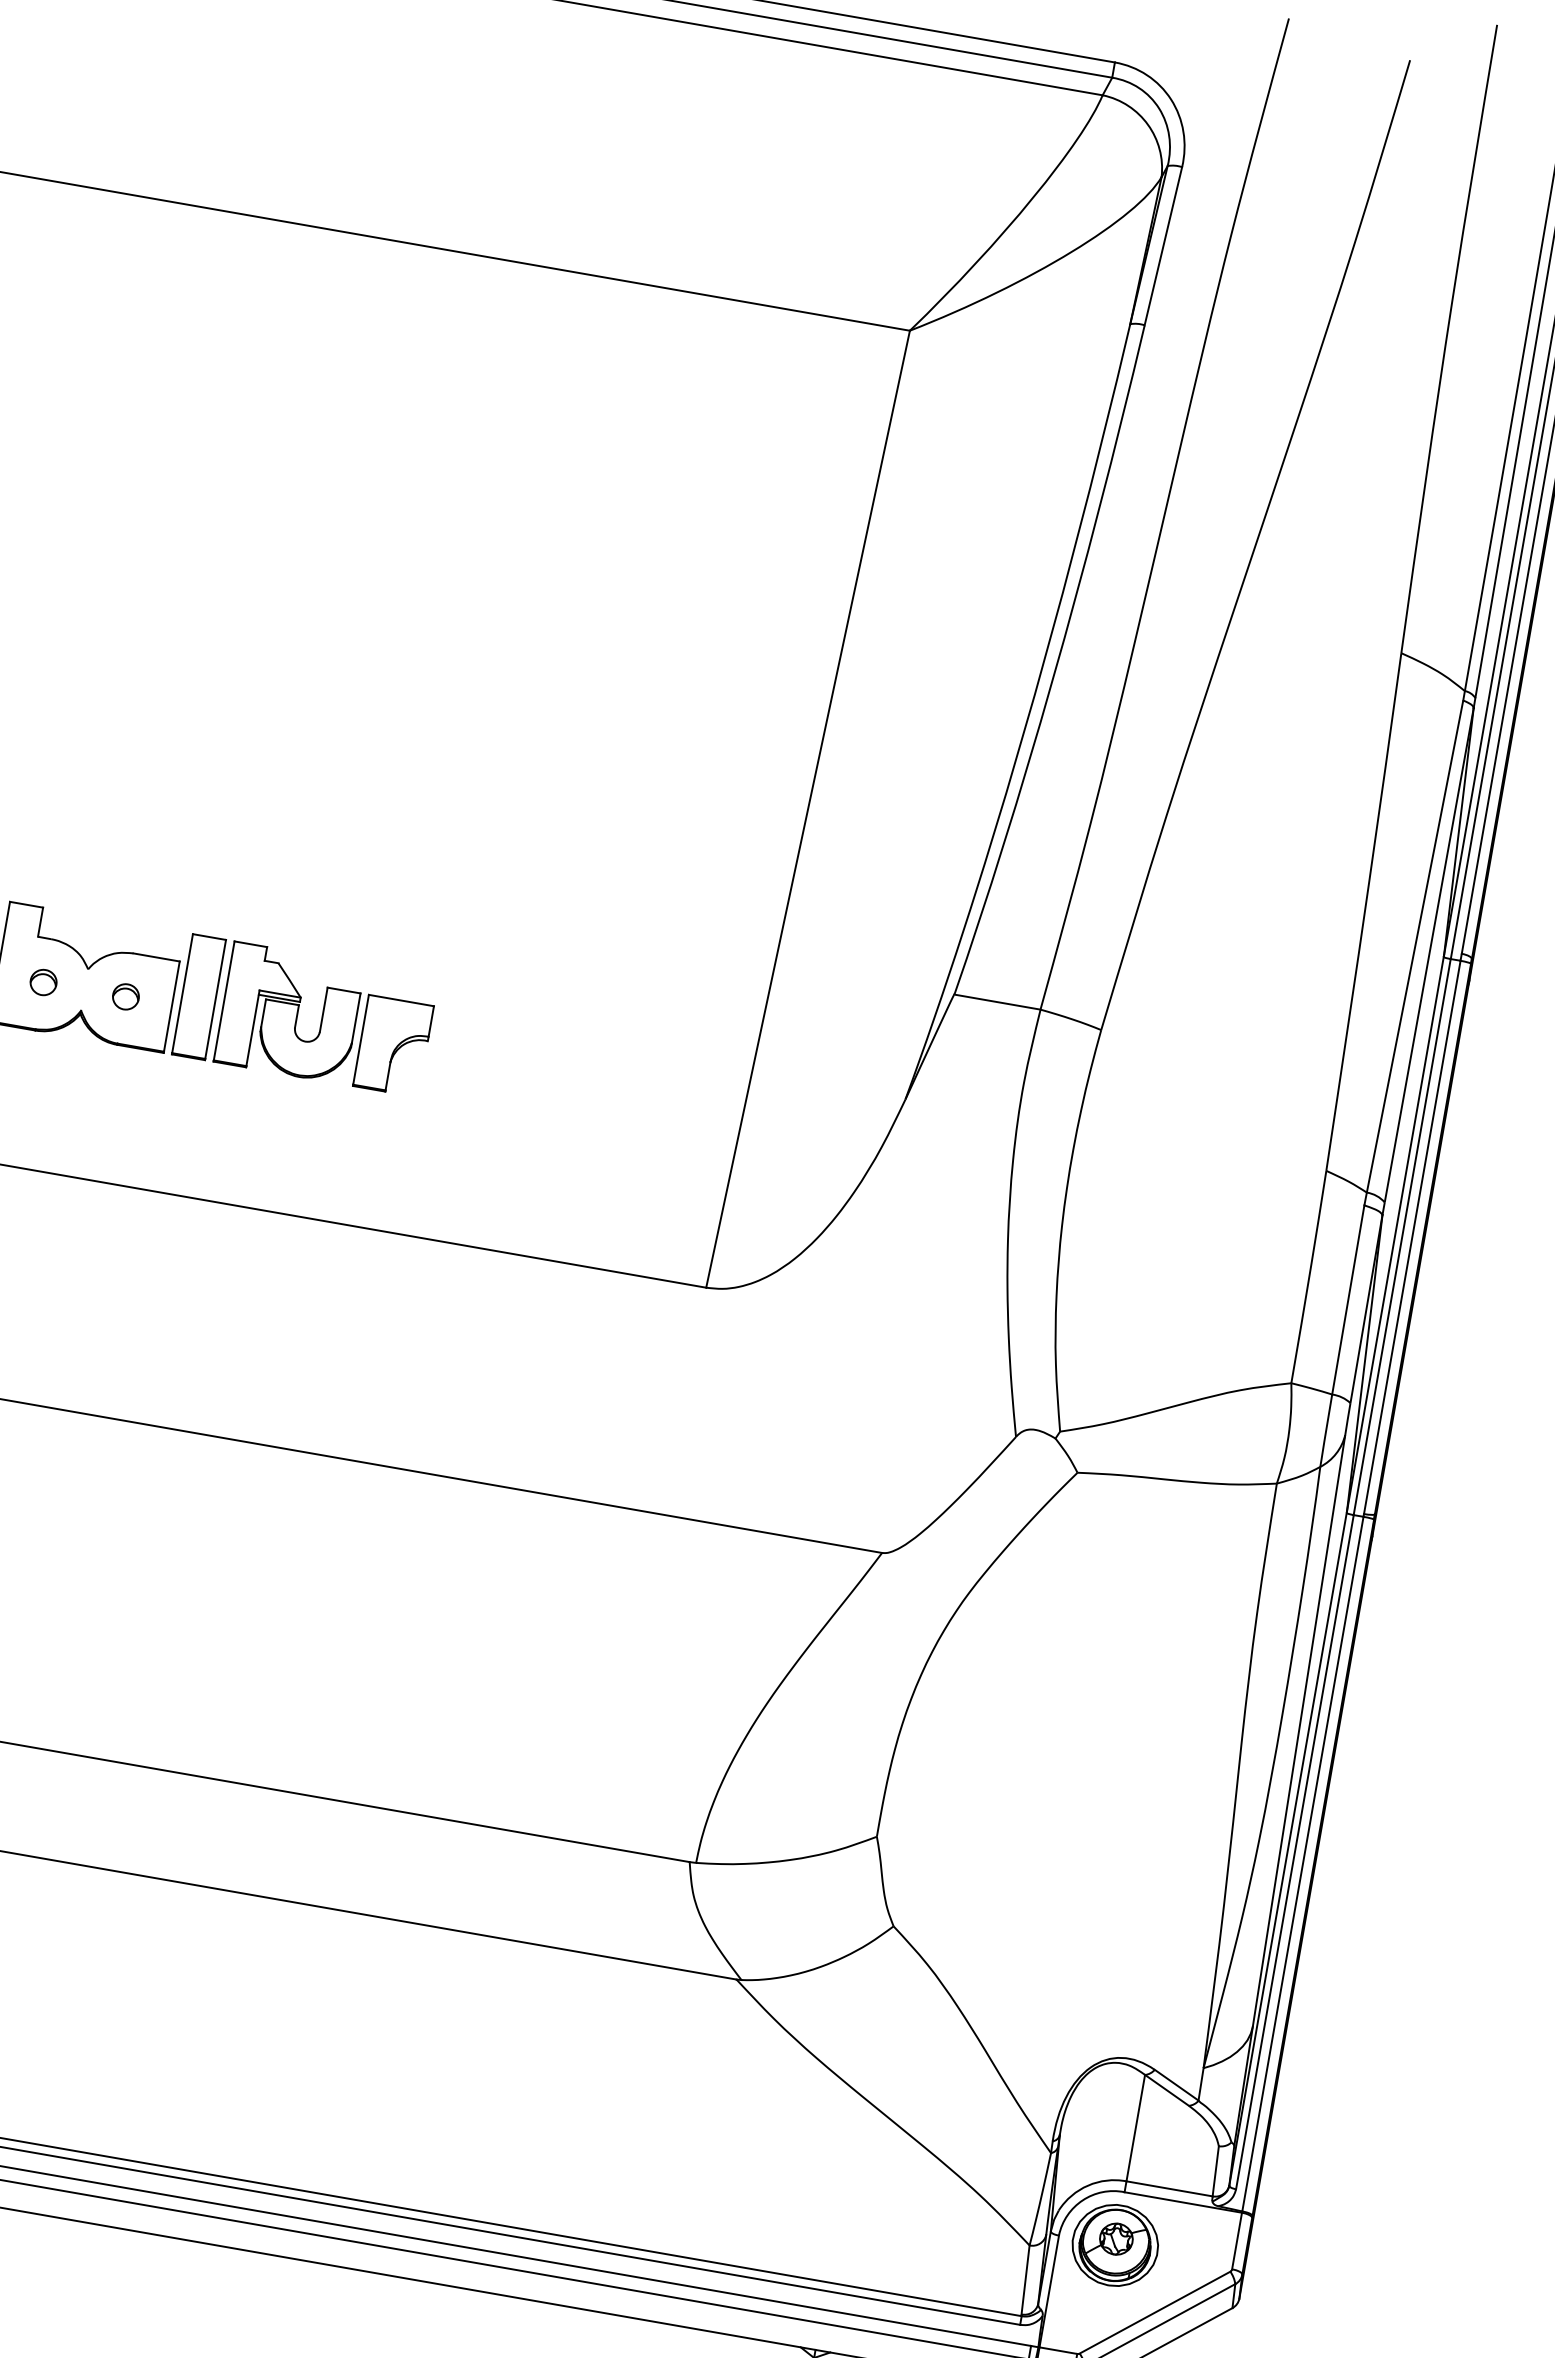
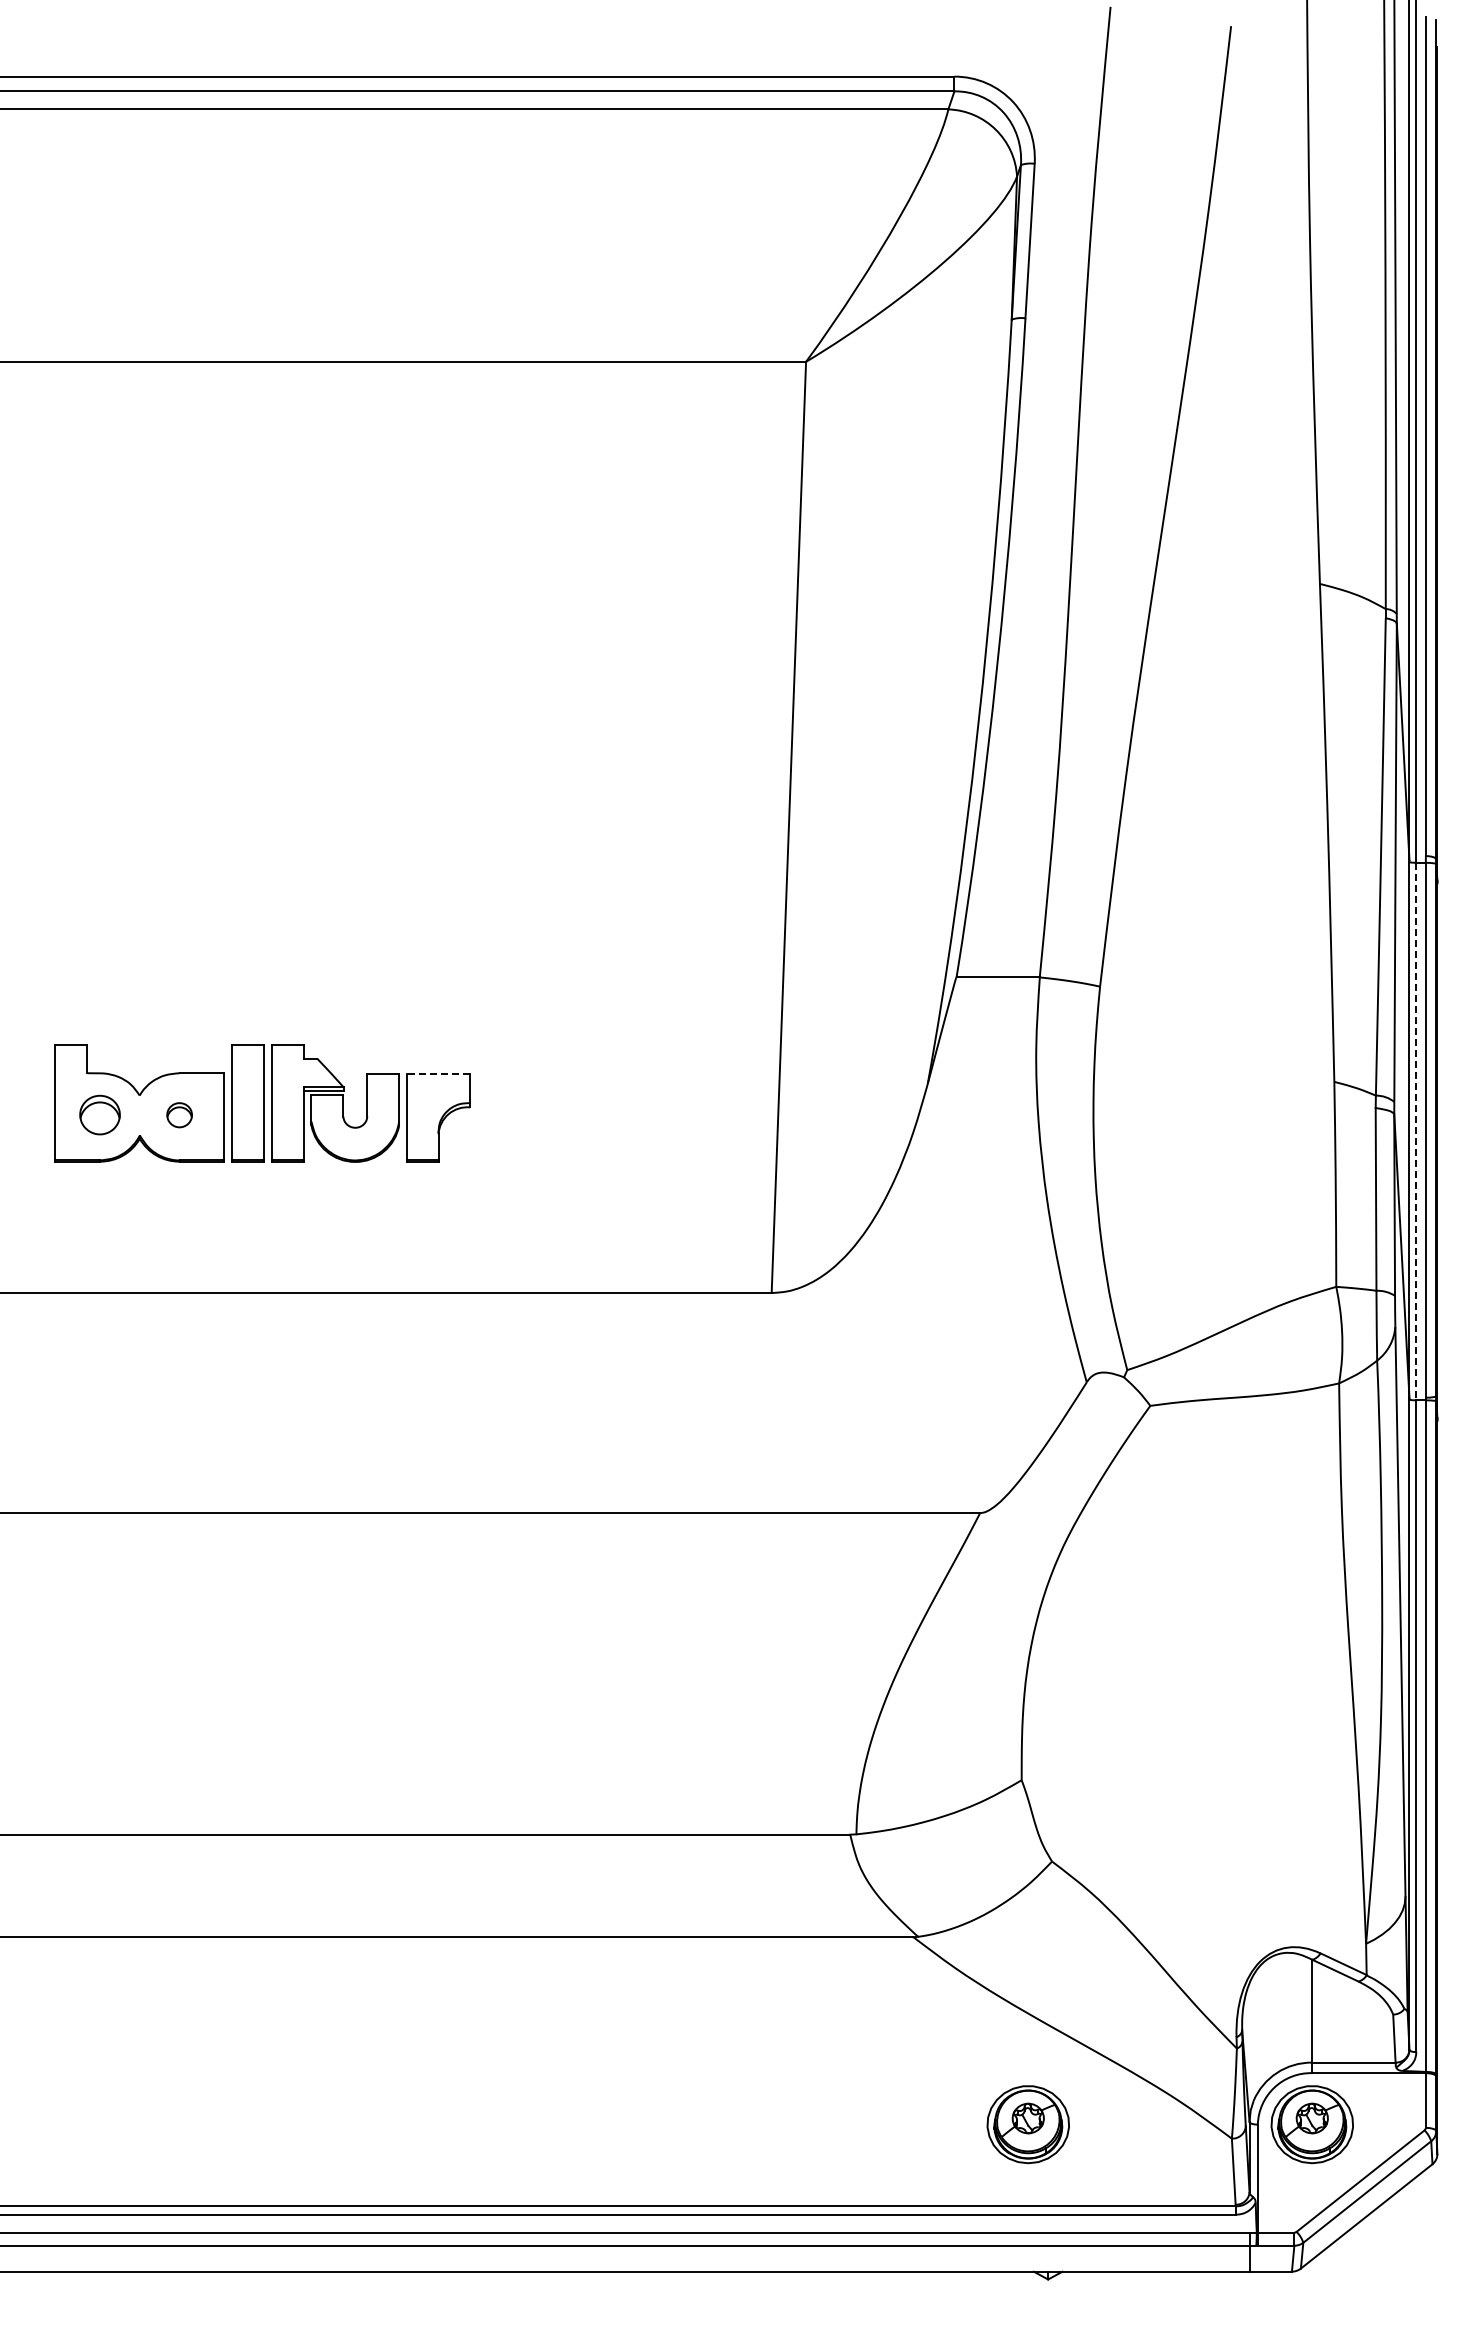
part: (42, 982) -> (99, 1115), size x1.6
line: (401, 1000) -> (438, 1073), solid -> dashed
line: (1402, 1237) -> (1416, 1131), solid -> dashed
part: (820, 2193) -> (1027, 2124), added

